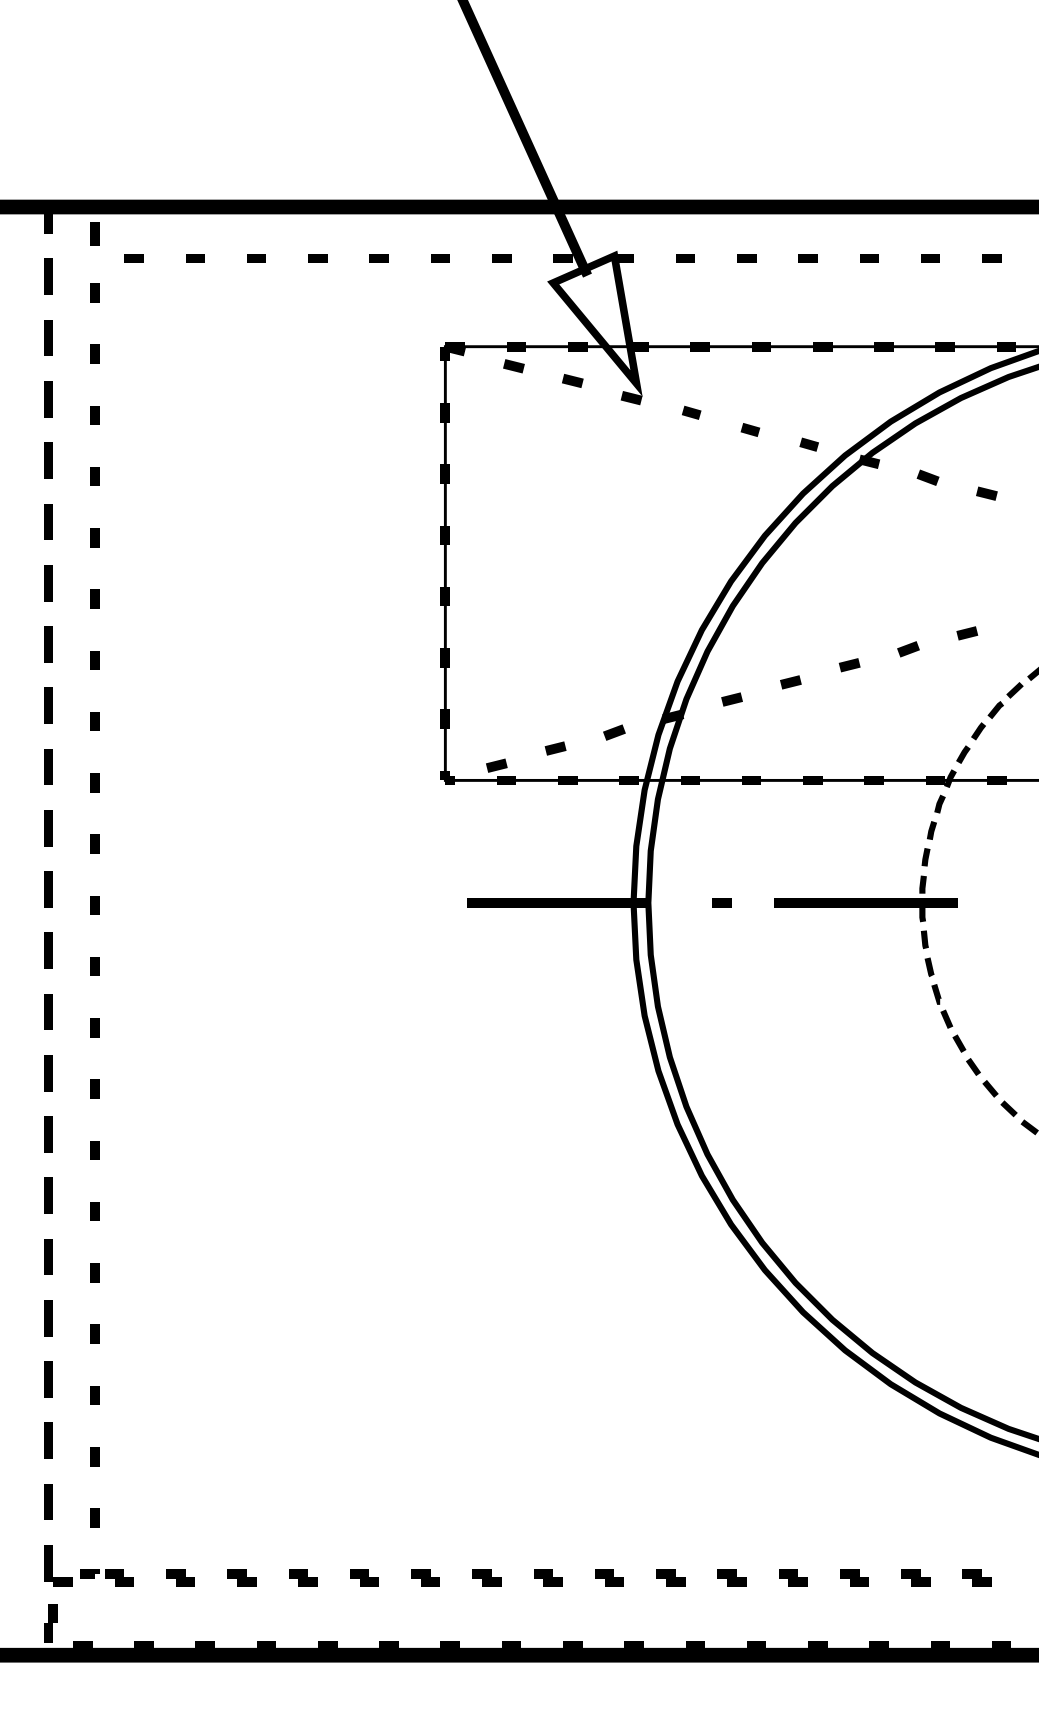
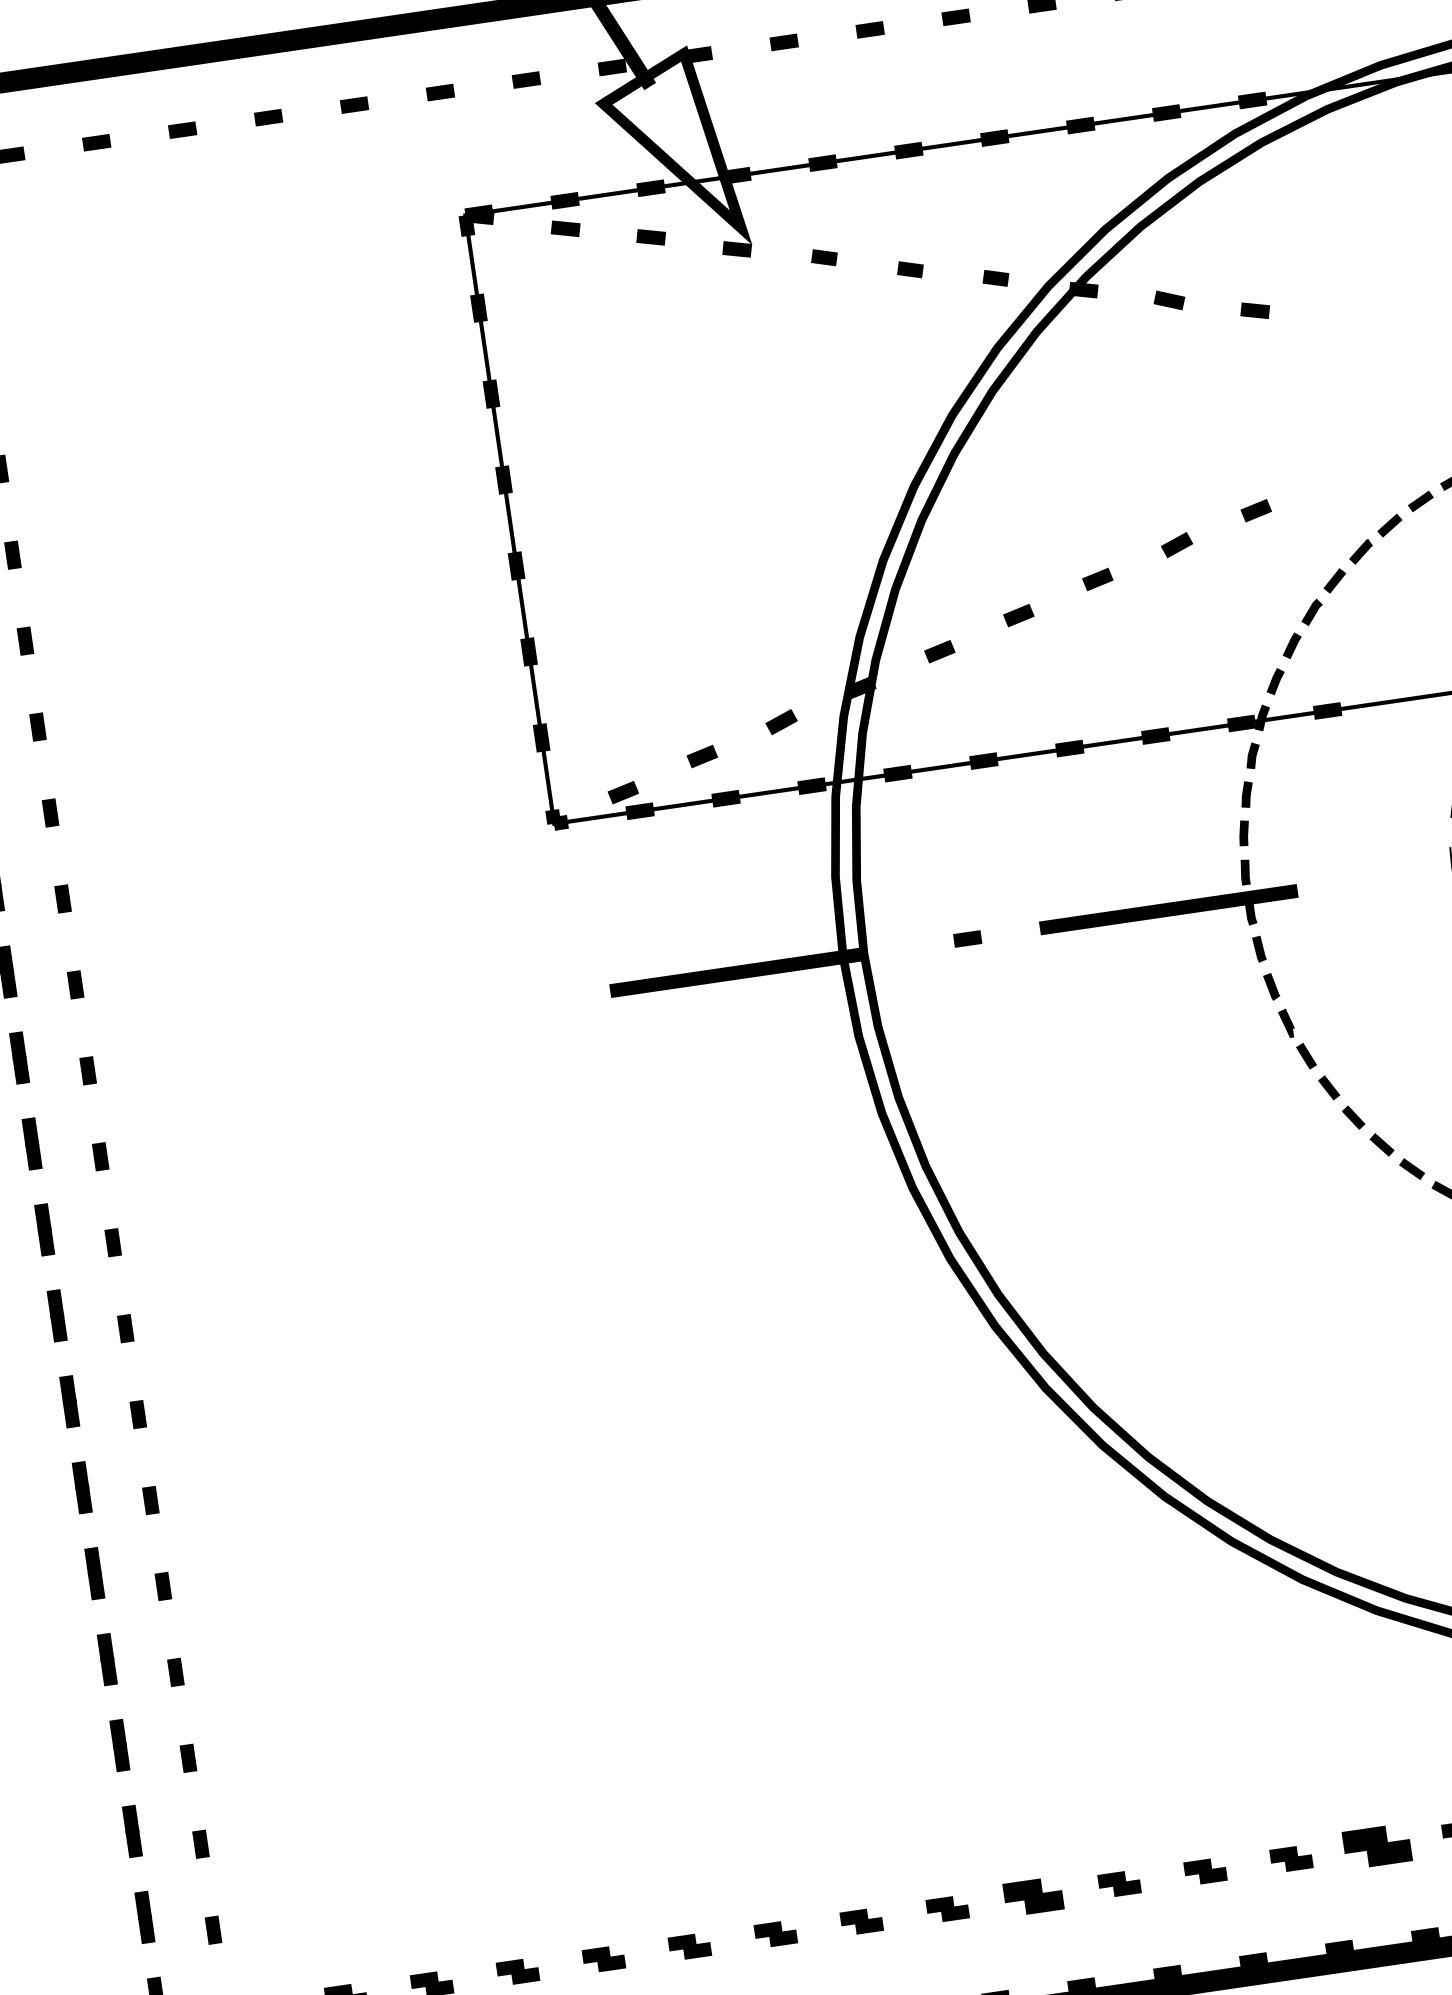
part: (670, 1577) -> (1033, 1895), size x1.4
part: (915, 1577) -> (1376, 1845), size x1.6

